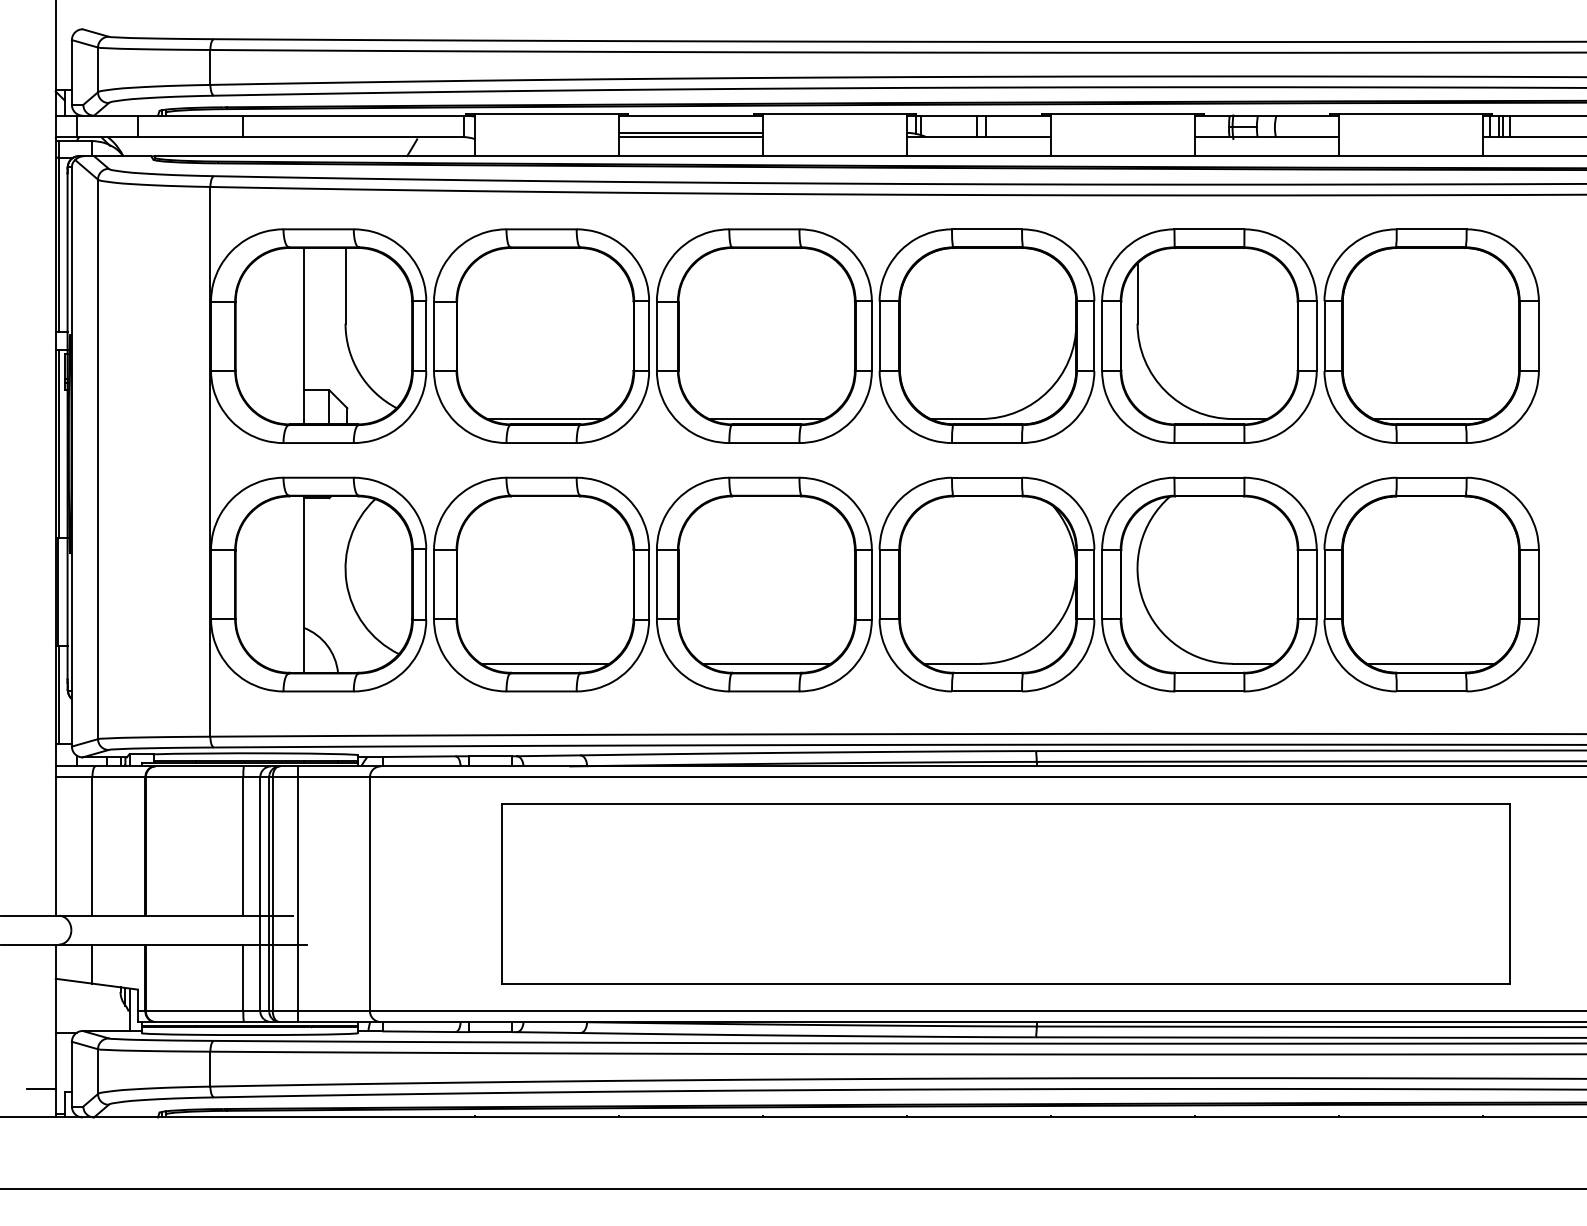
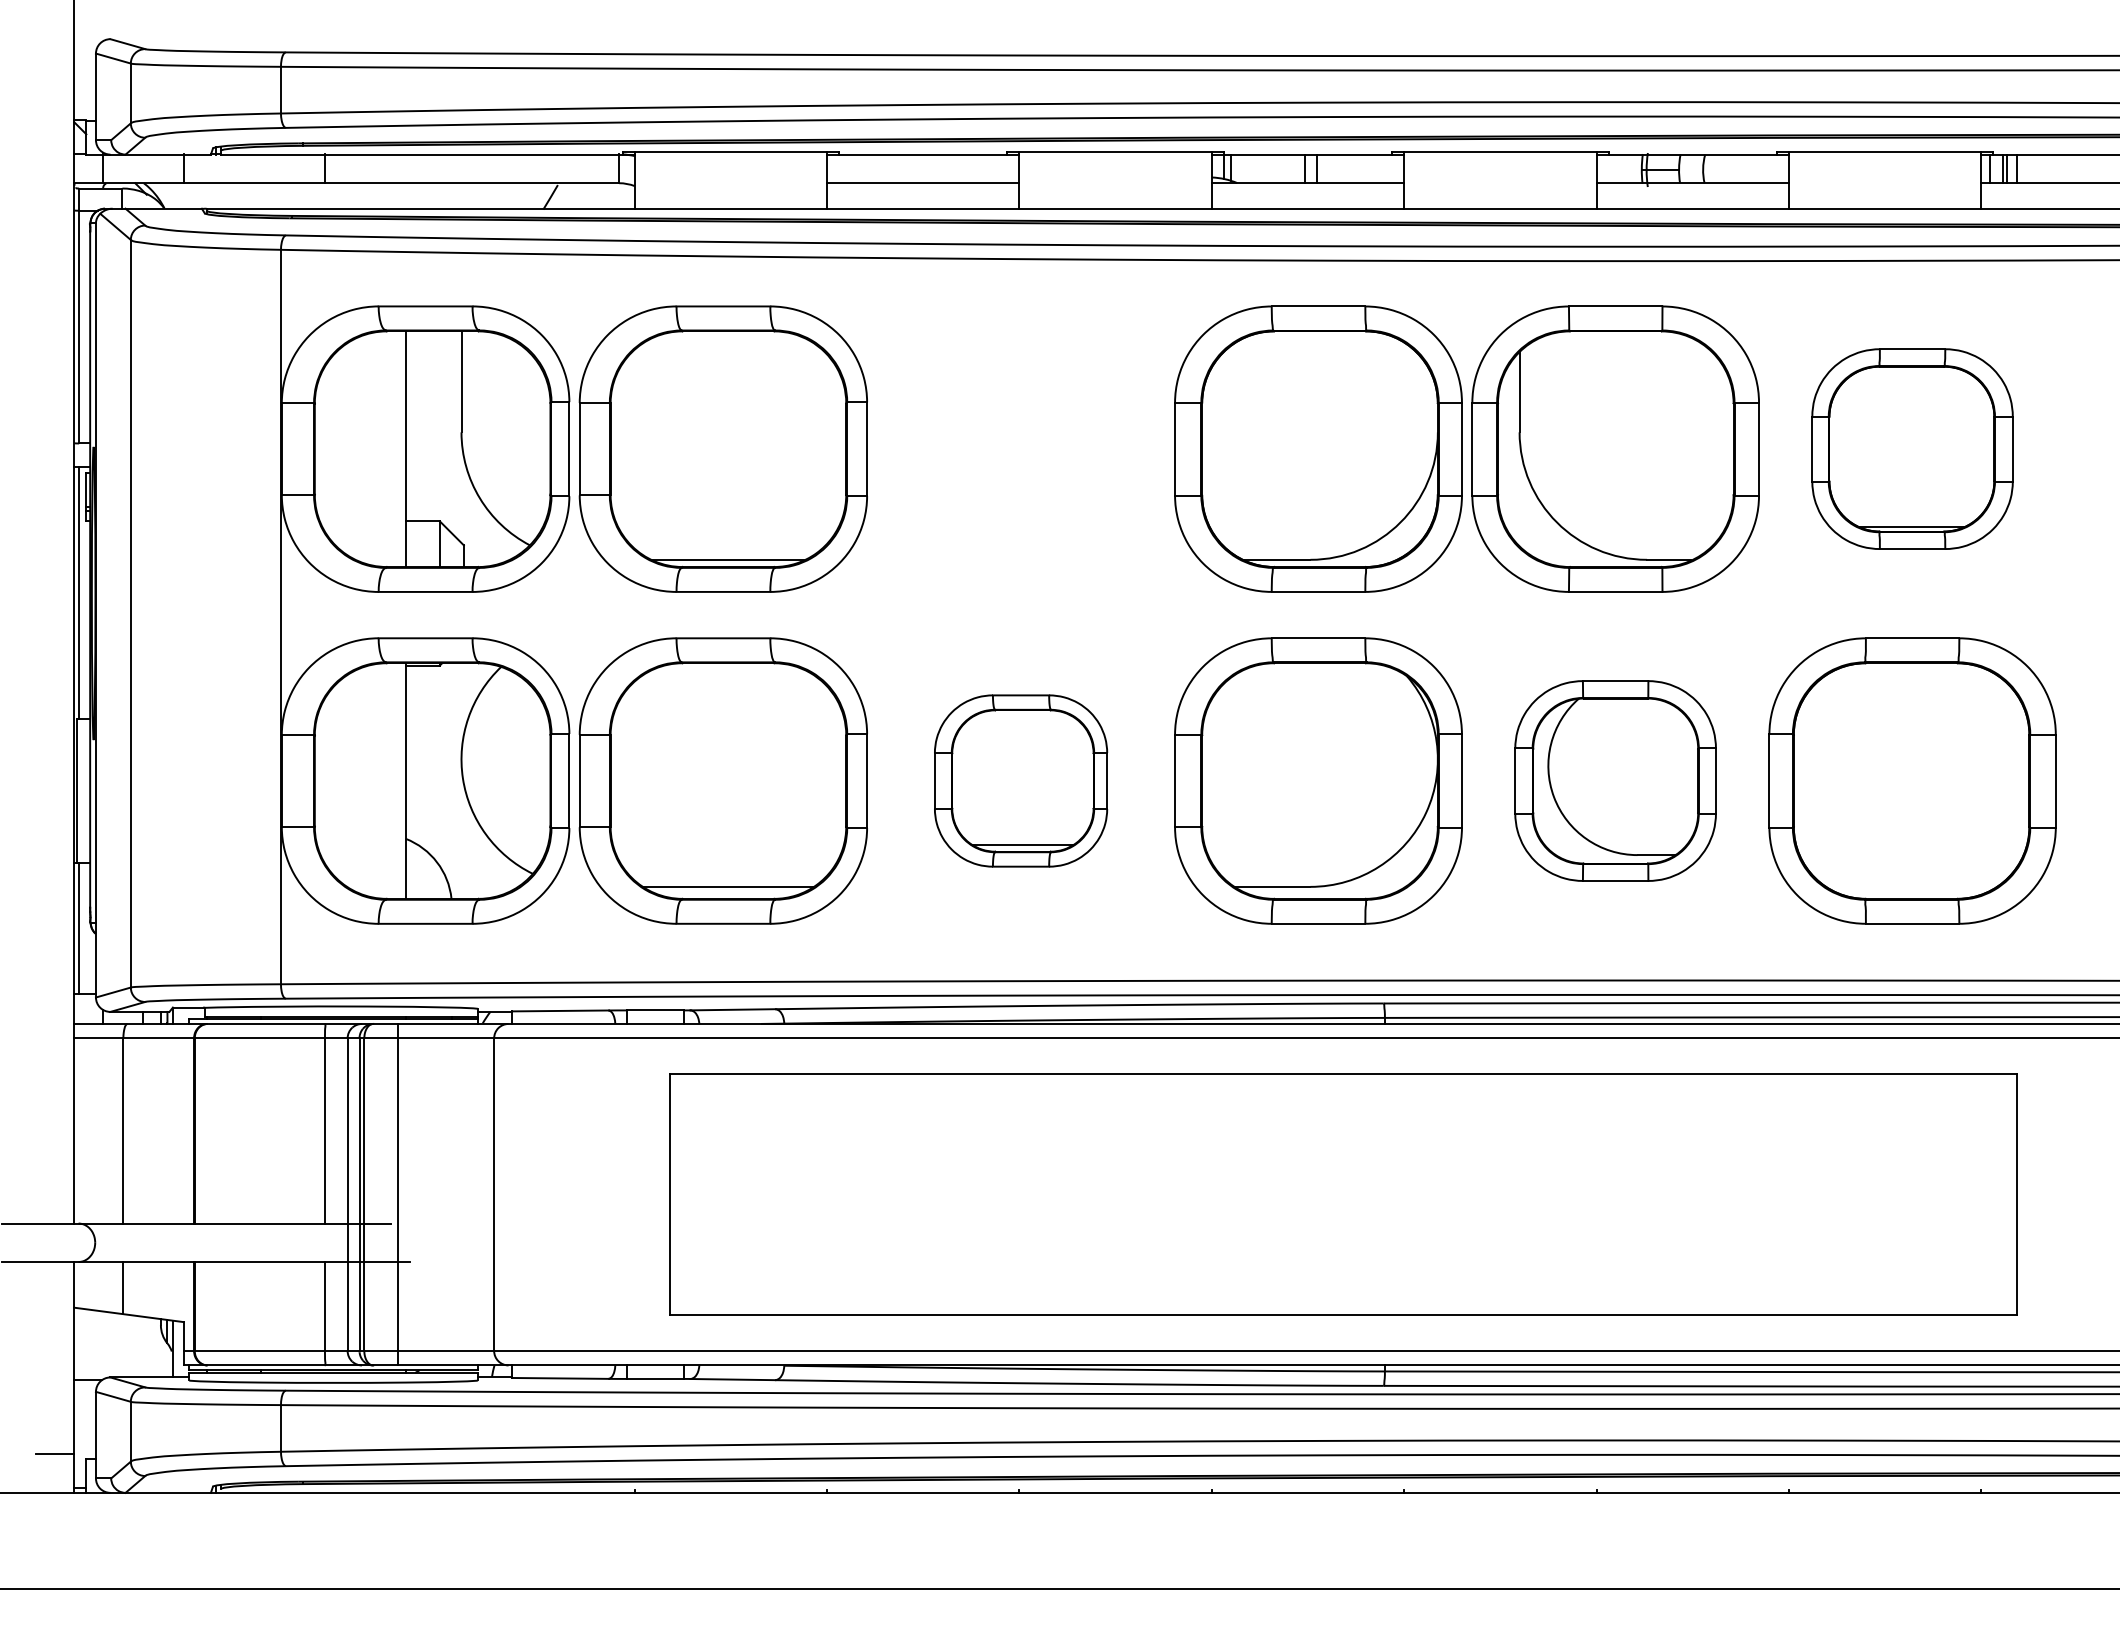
line: (691, 132) -> (923, 177), removed
part: (763, 335) -> (1020, 448), removed
part: (1431, 335) -> (1912, 448), size x0.7
part: (763, 584) -> (1020, 780), size x0.6
part: (1209, 584) -> (1615, 780), size x0.7
line: (1430, 663) -> (1911, 886), removed

